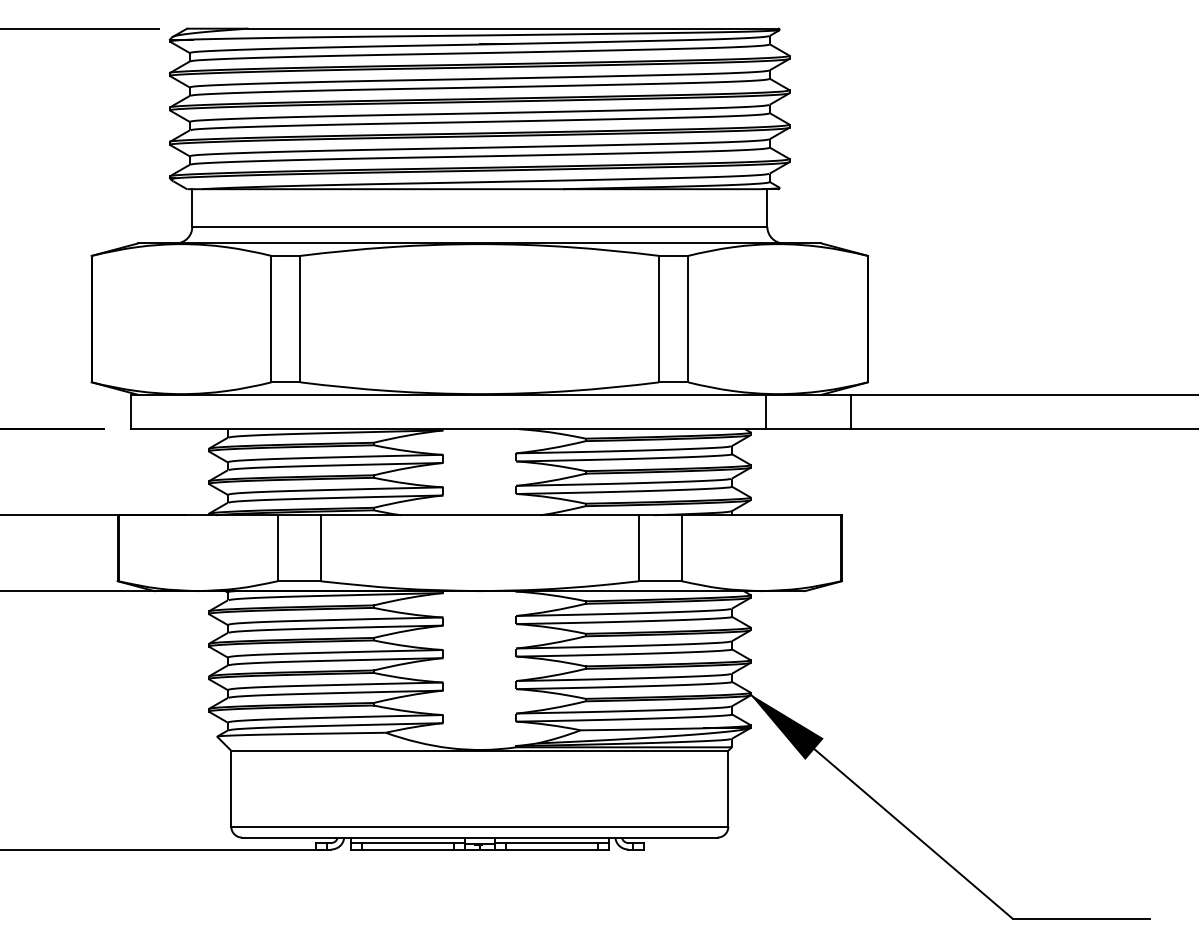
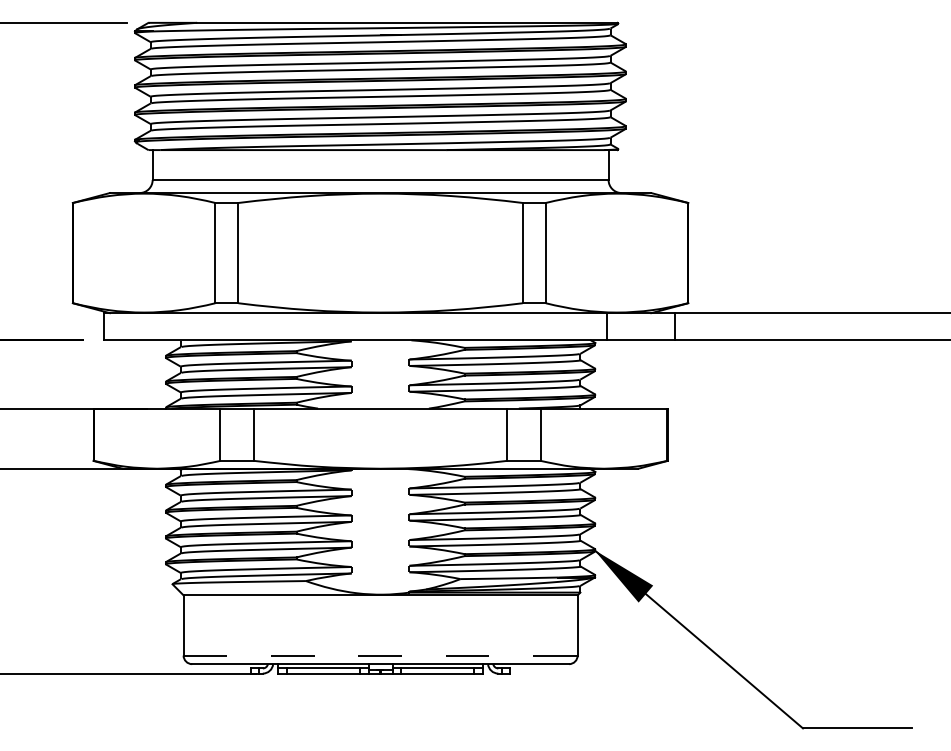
line: (480, 826) -> (381, 655), solid -> dashed

